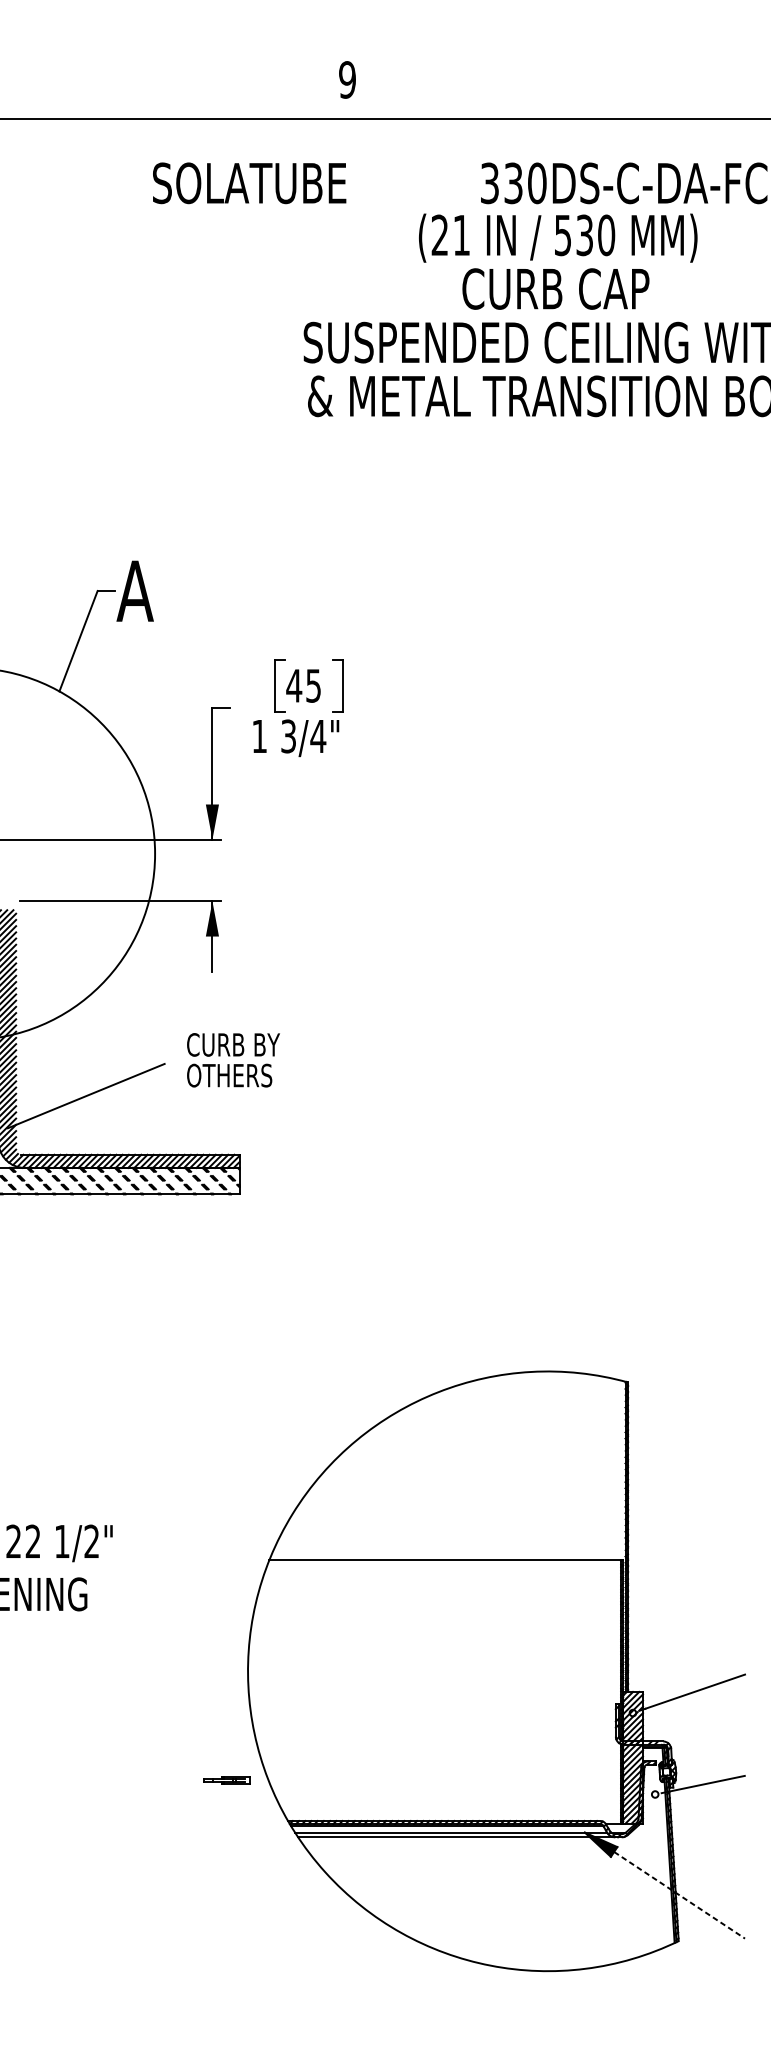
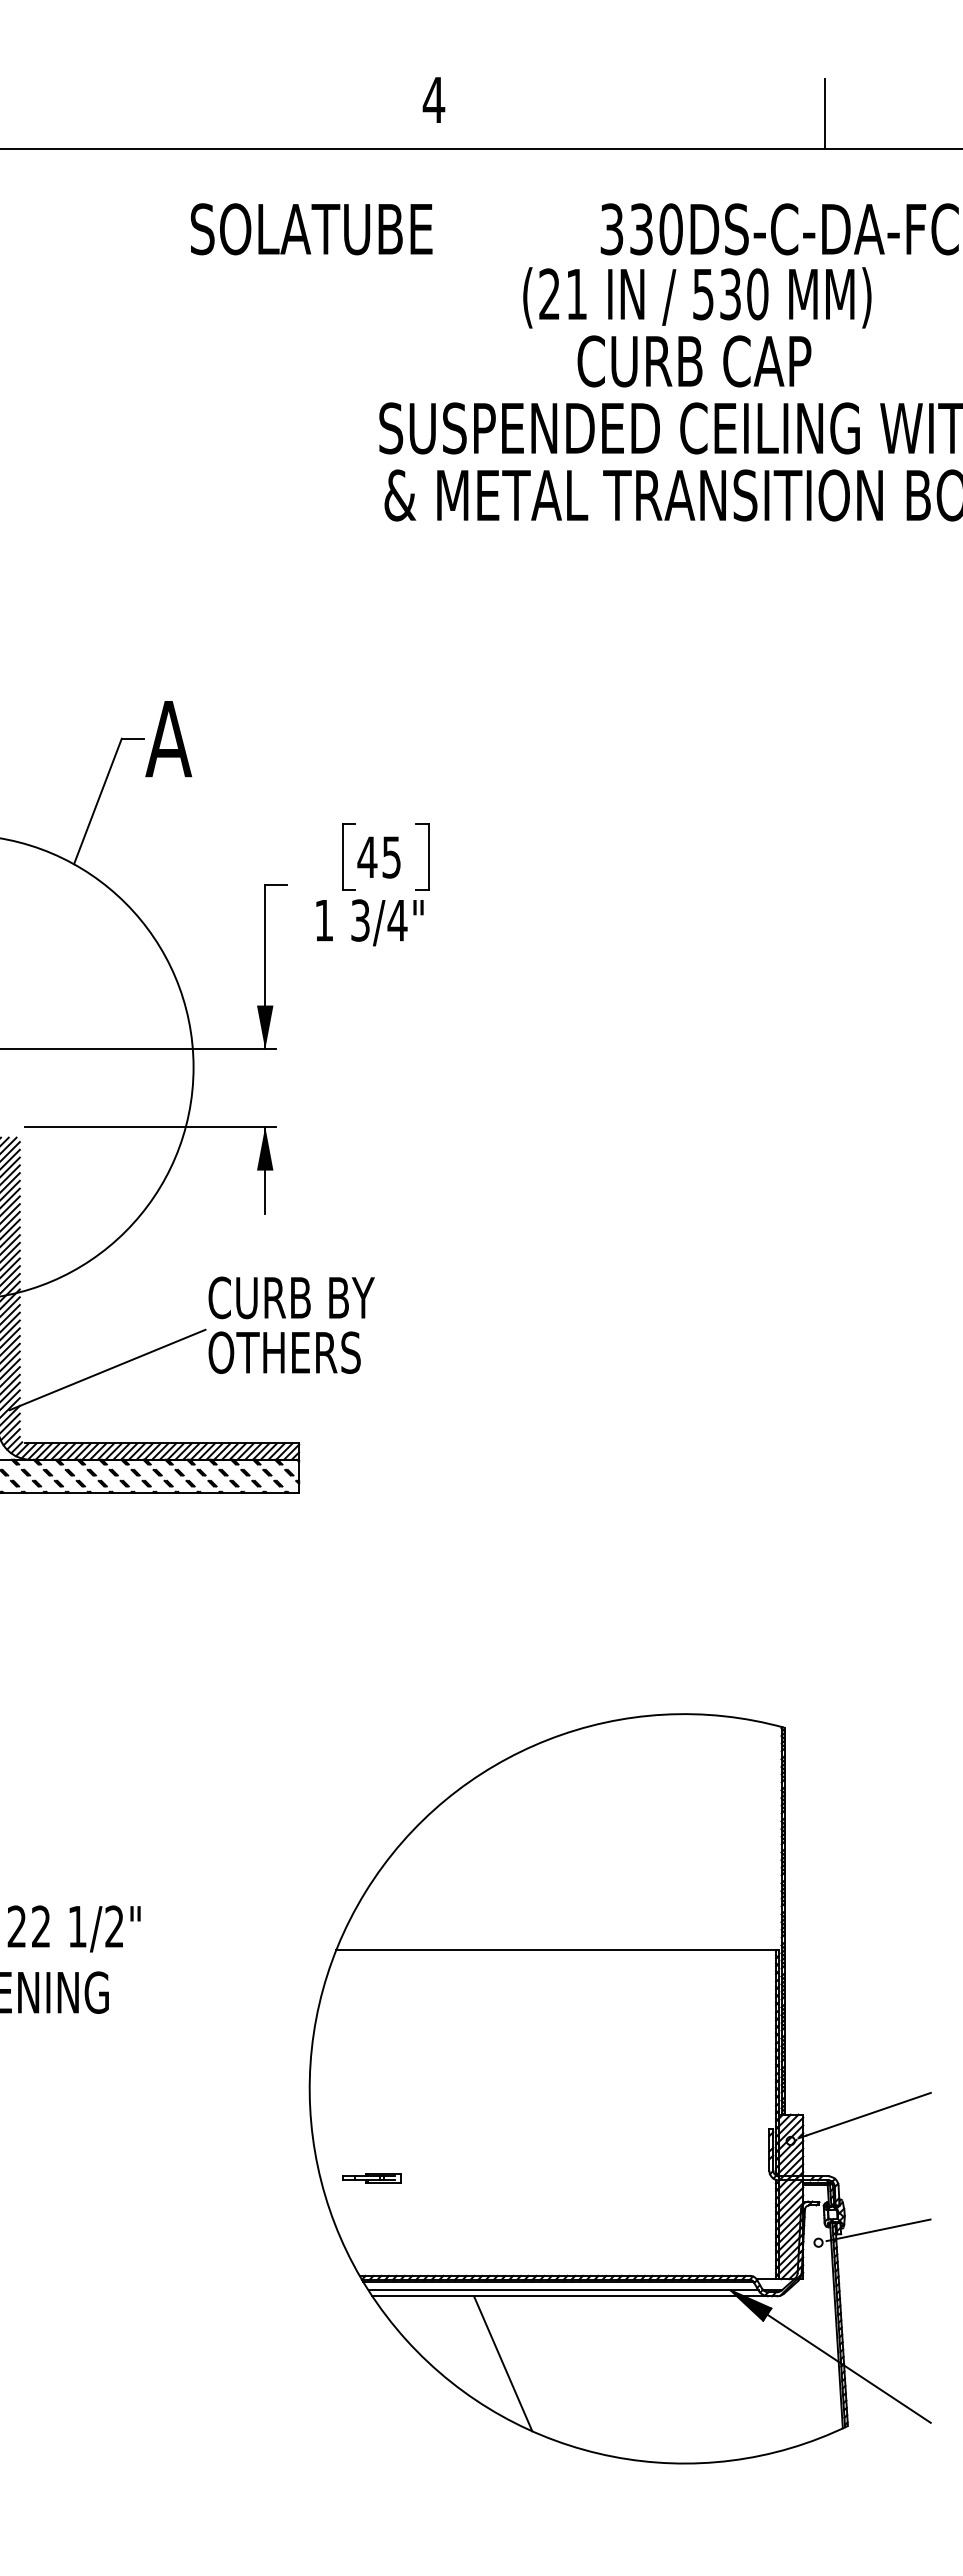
text: (347, 79) -> (433, 99), 9 -> 4
line: (660, 90) -> (825, 113), added
part: (233, 1059) -> (291, 1324), size x1.43
part: (226, 1780) -> (371, 2178), moved
line: (403, 1891) -> (503, 2363), added
line: (679, 1895) -> (849, 2369), dashed -> solid

